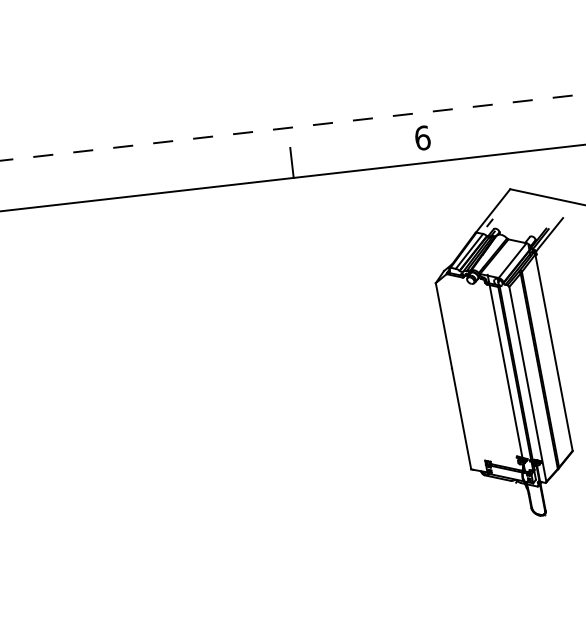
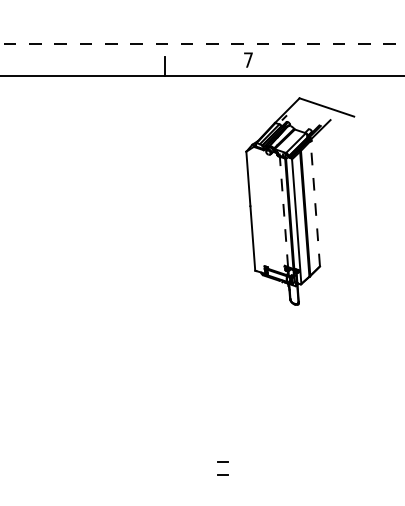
text: (422, 137) -> (248, 59), 6 -> 7
line: (554, 352) -> (315, 203), solid -> dashed
line: (504, 366) -> (283, 208), solid -> dashed

